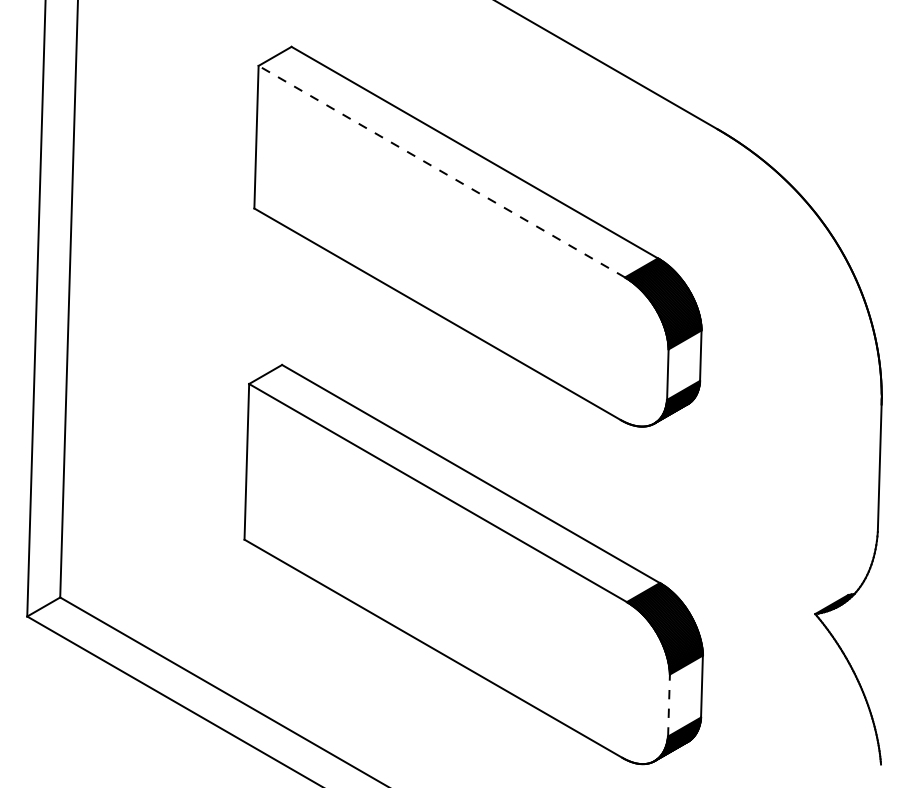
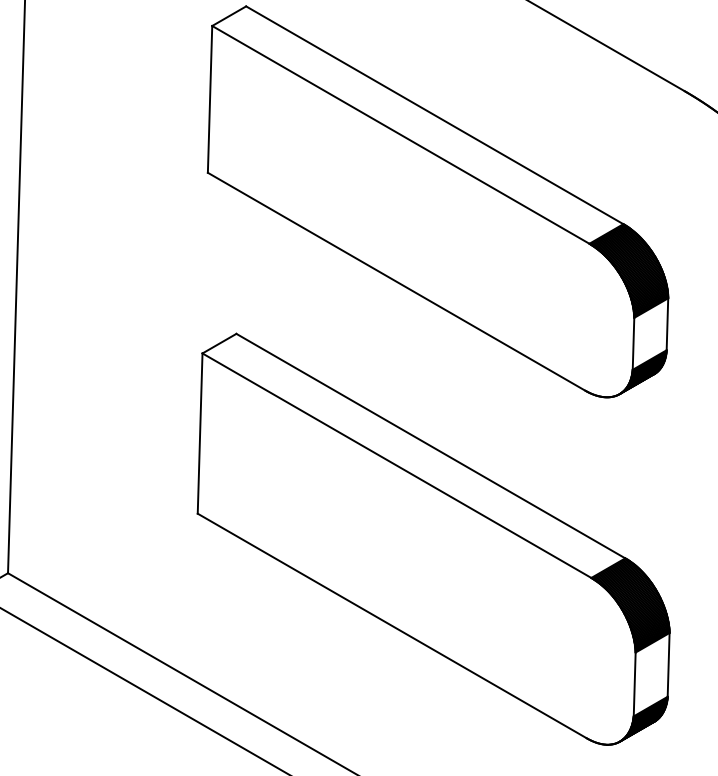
line: (441, 171) -> (400, 134), dashed -> solid
line: (669, 705) -> (635, 684), dashed -> solid

